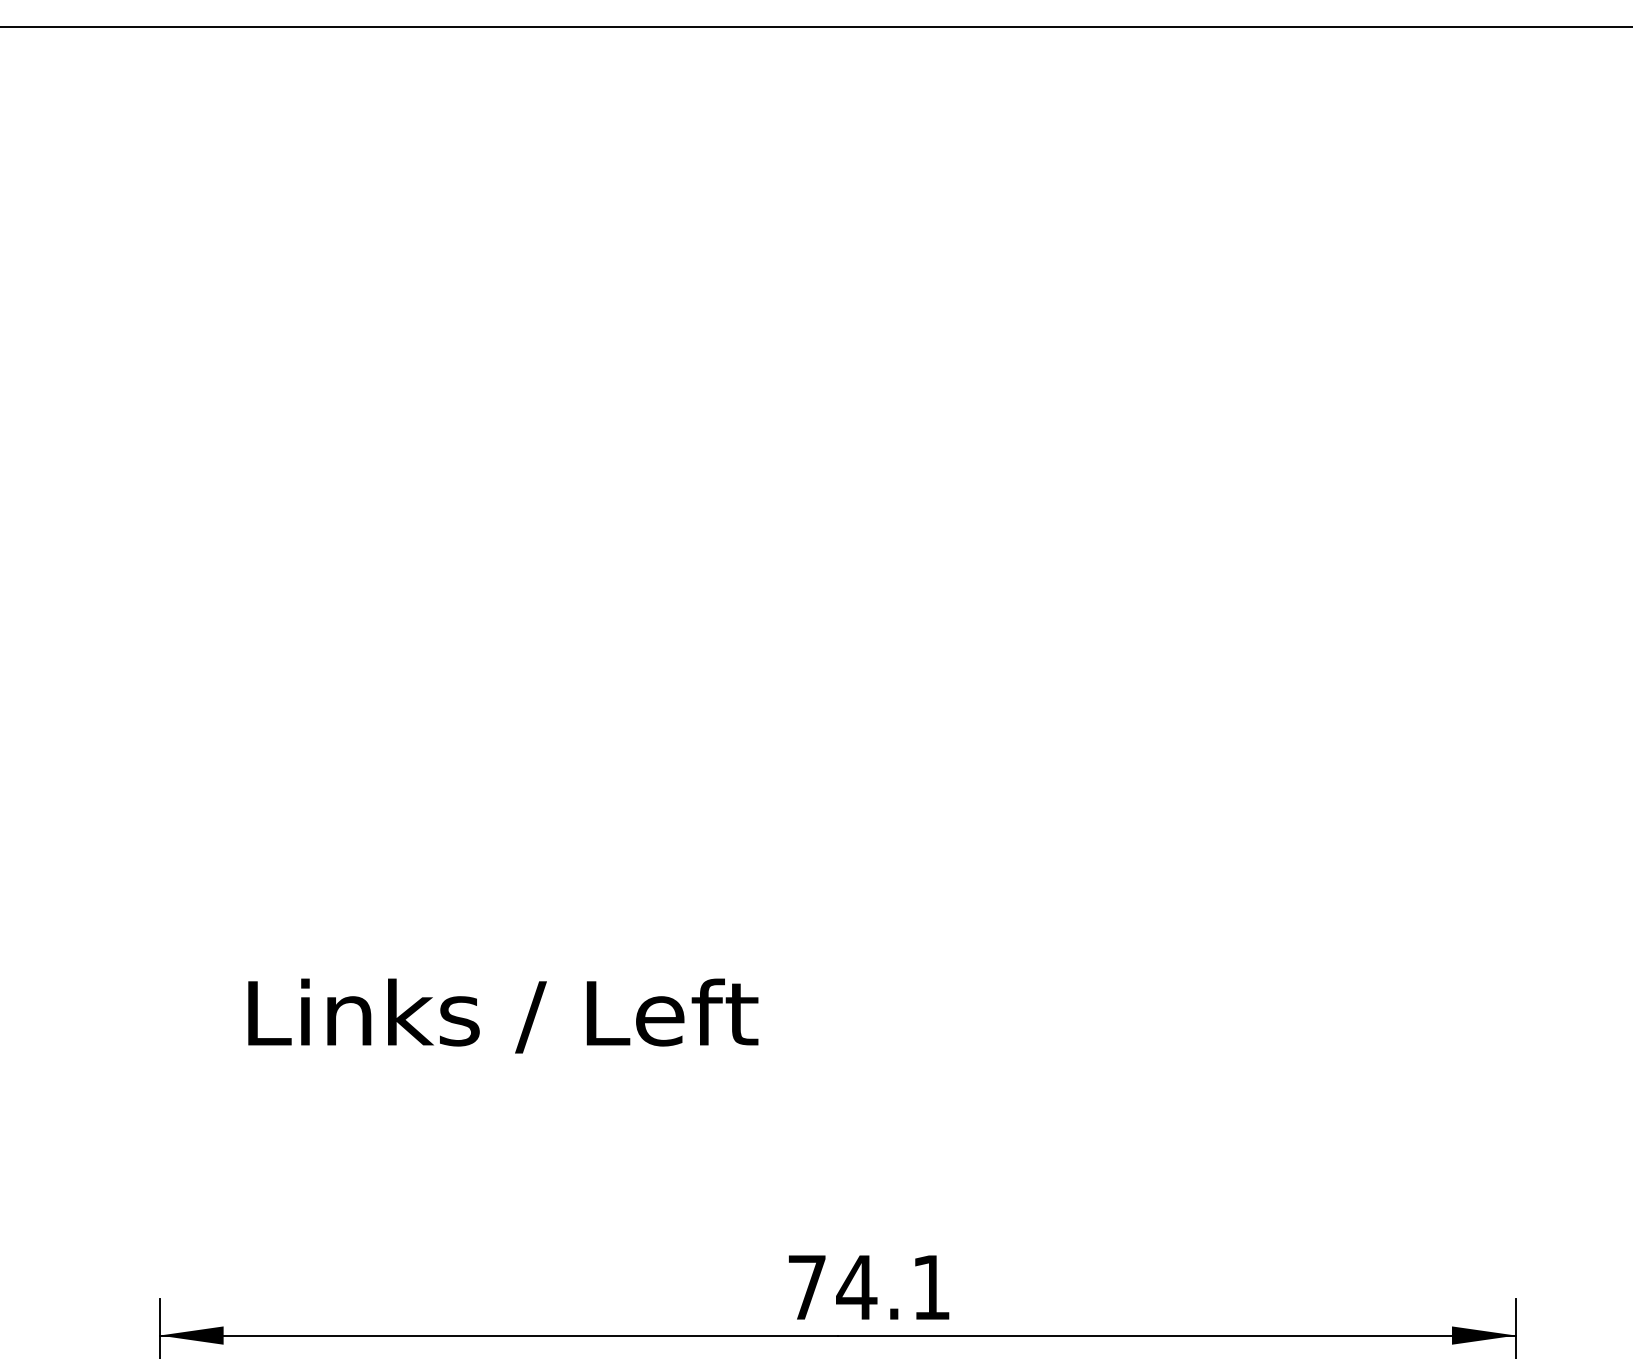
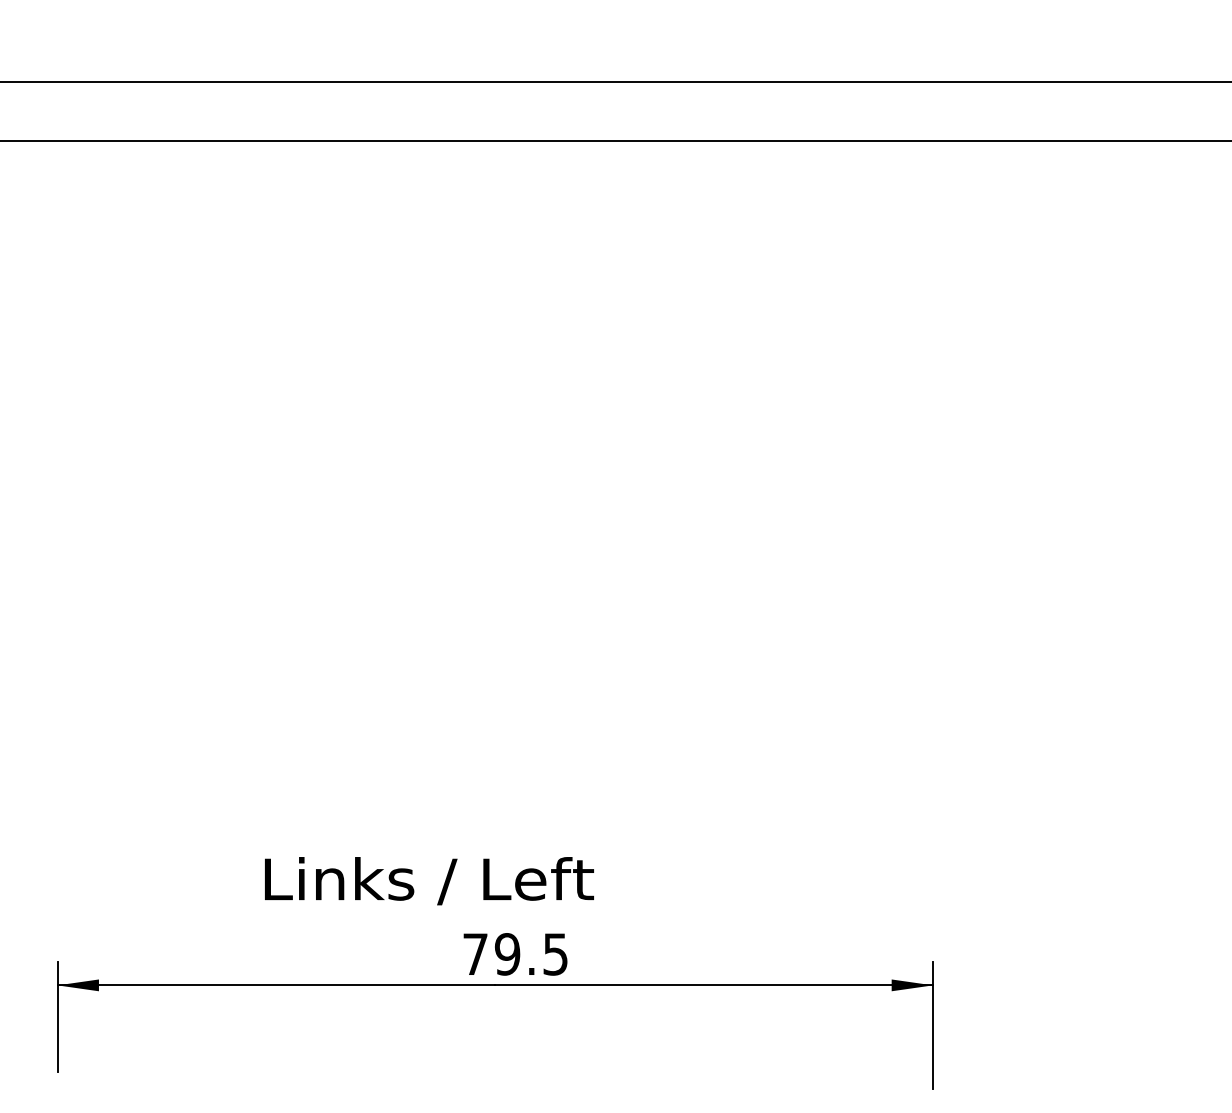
text: (503, 1016) -> (429, 881), moved
text: (892, 1287) -> (530, 954), 74.1 -> 79.5

